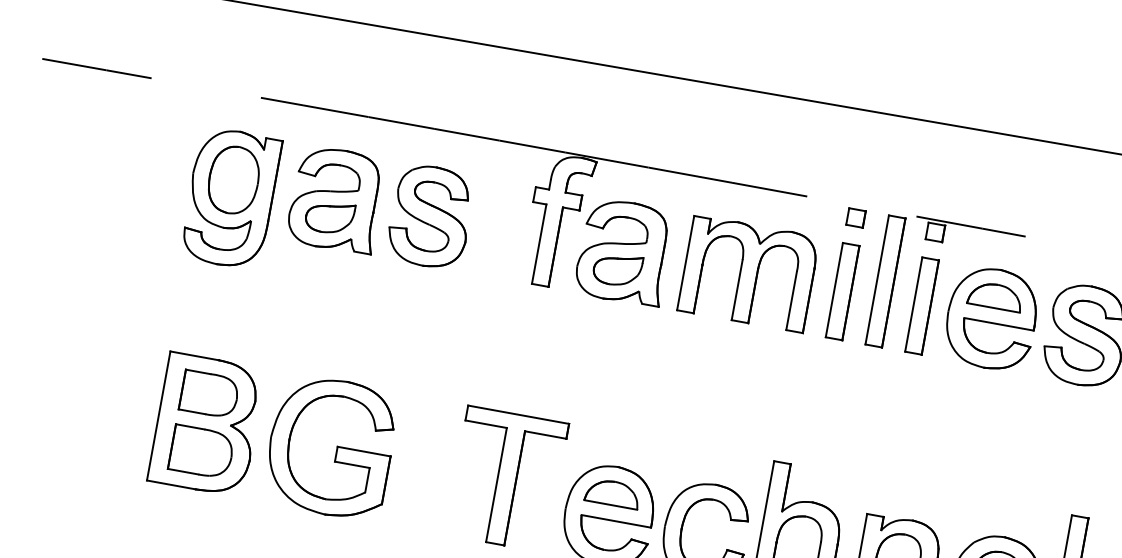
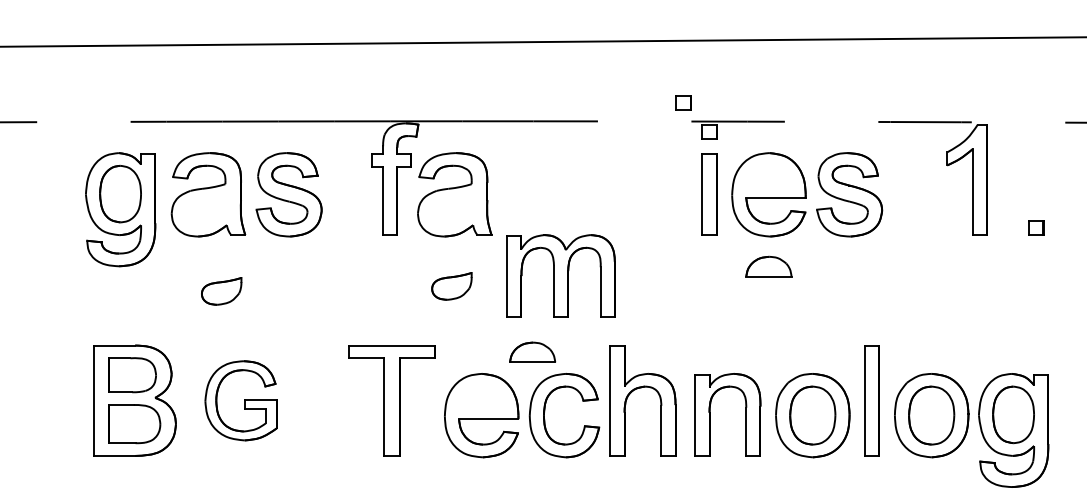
part: (329, 217) -> (221, 291), moved
part: (856, 217) -> (683, 102), moved
part: (617, 269) -> (451, 286), moved
part: (748, 272) -> (560, 275), moved
part: (885, 280) -> (675, 179), removed
part: (842, 291) -> (641, 194), removed
part: (995, 295) -> (768, 266), moved
part: (330, 446) -> (240, 400), size x0.7
part: (612, 492) -> (532, 351), moved

